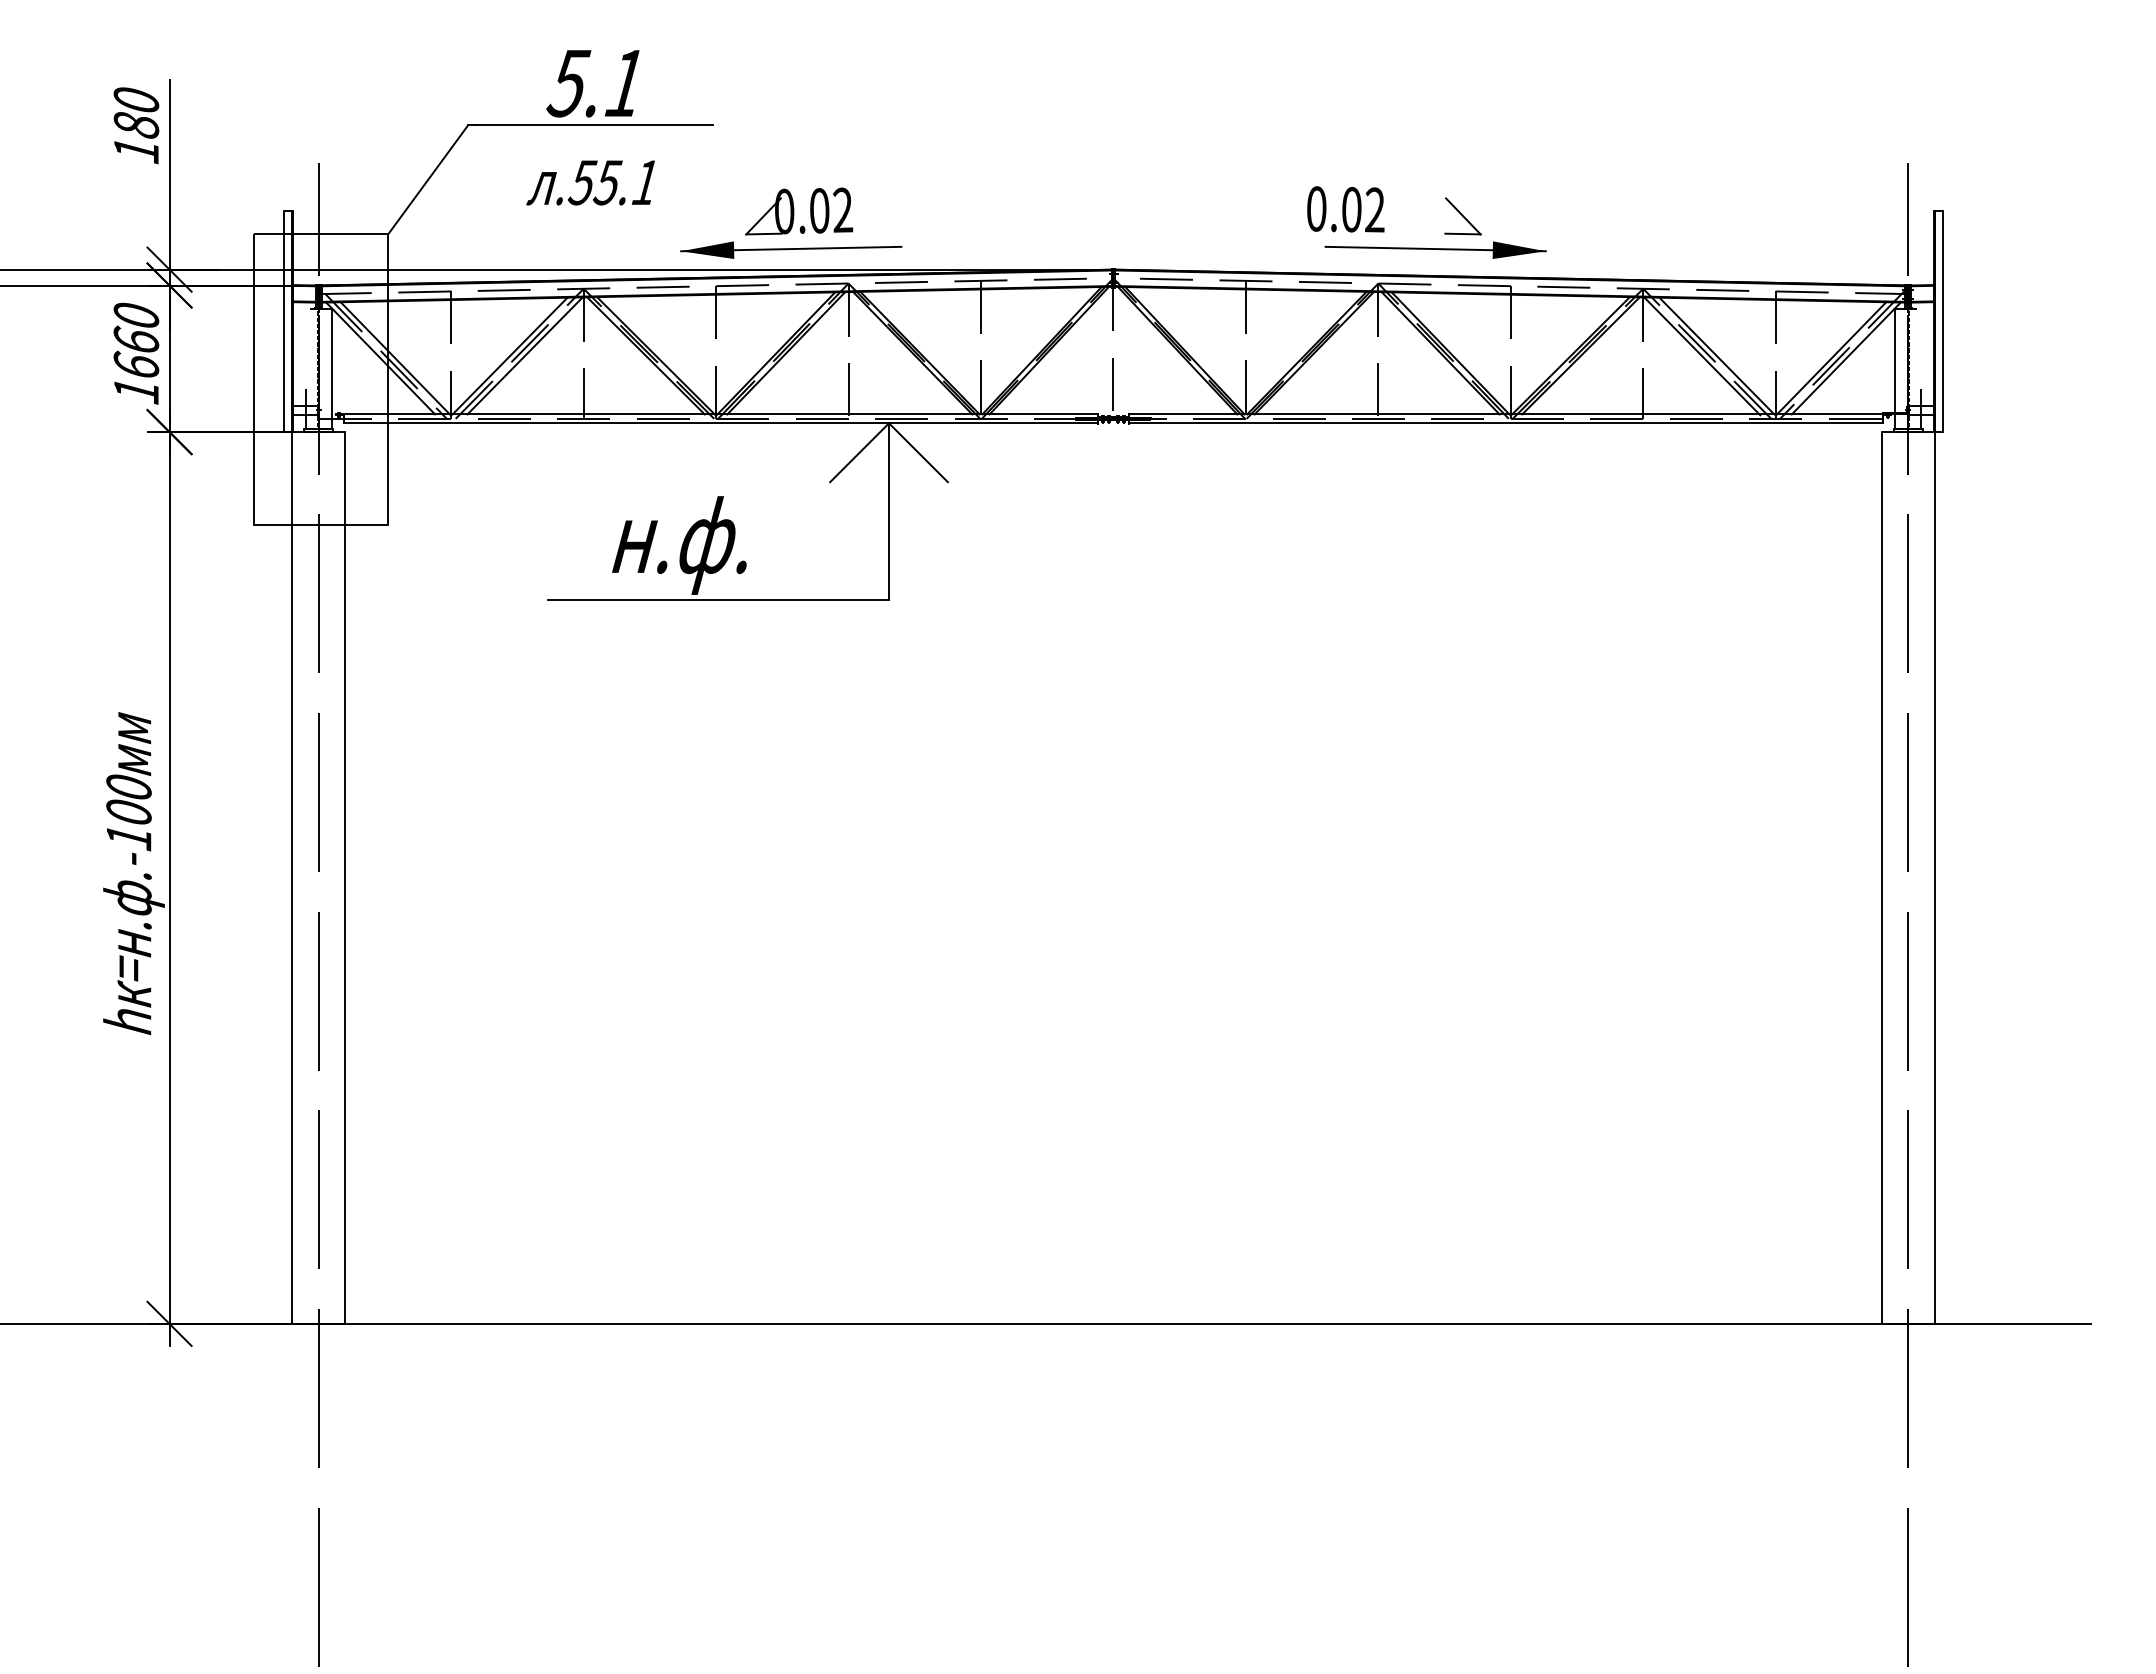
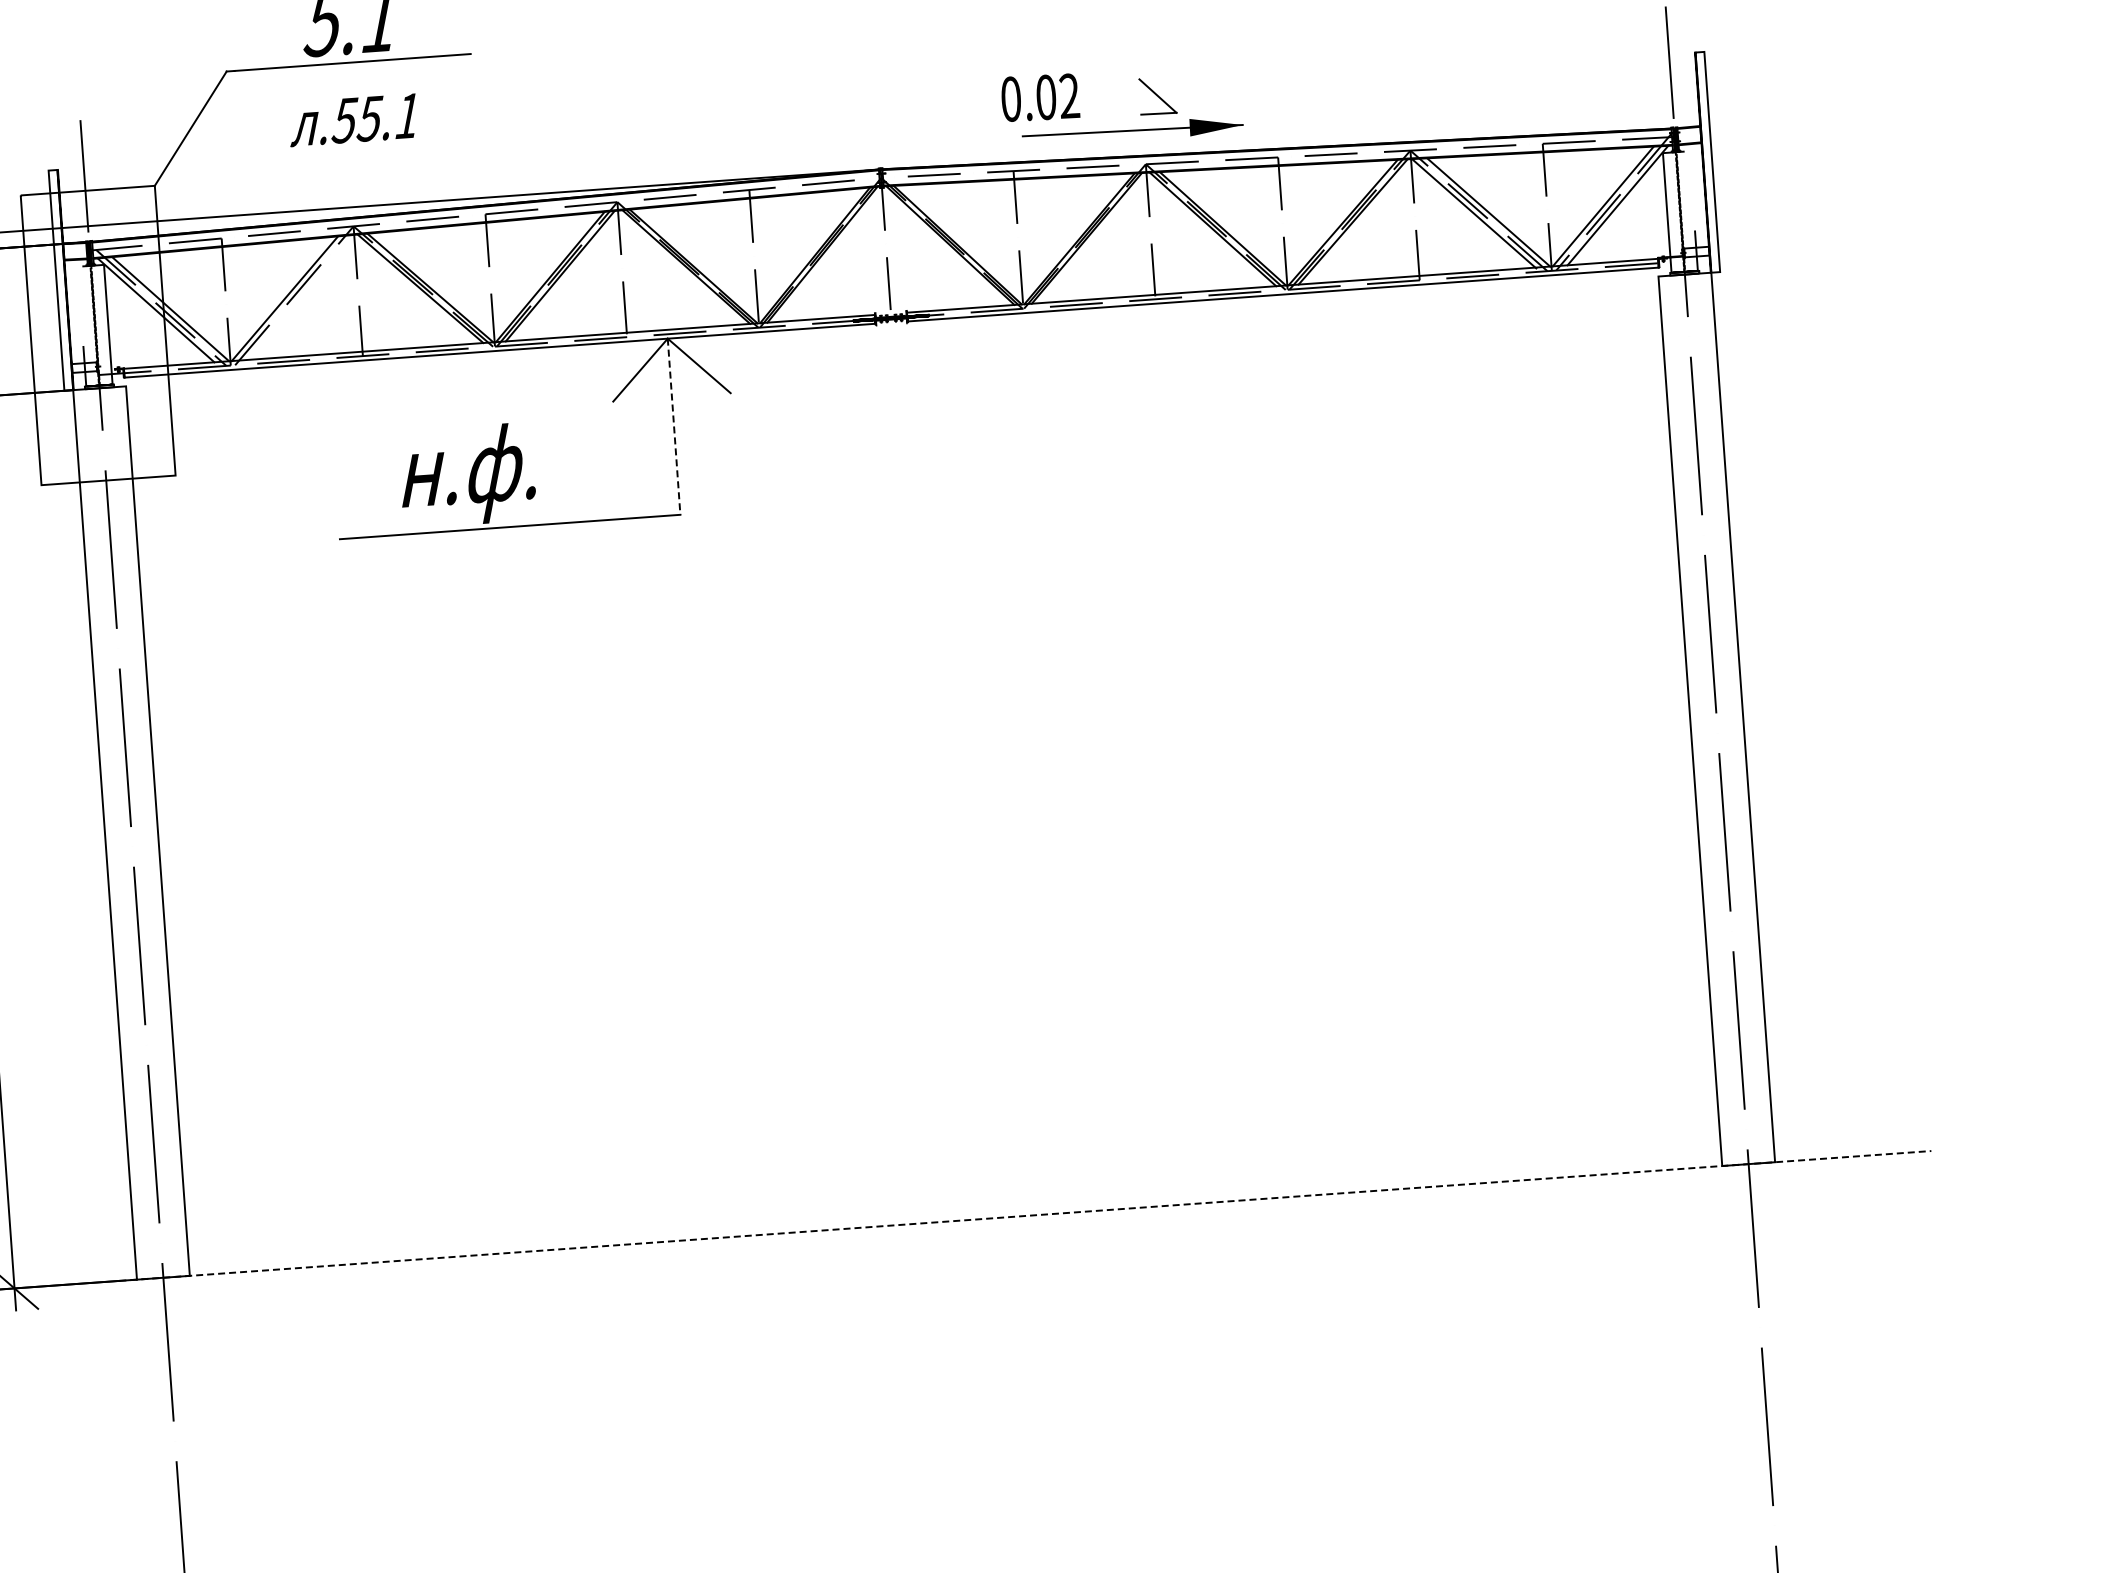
part: (791, 222) -> (556, 145), removed
part: (1444, 232) -> (1140, 113), moved
line: (524, 355) -> (299, 297), removed
line: (889, 512) -> (674, 427), solid -> dashed
line: (1183, 1323) -> (1025, 1215), solid -> dashed

